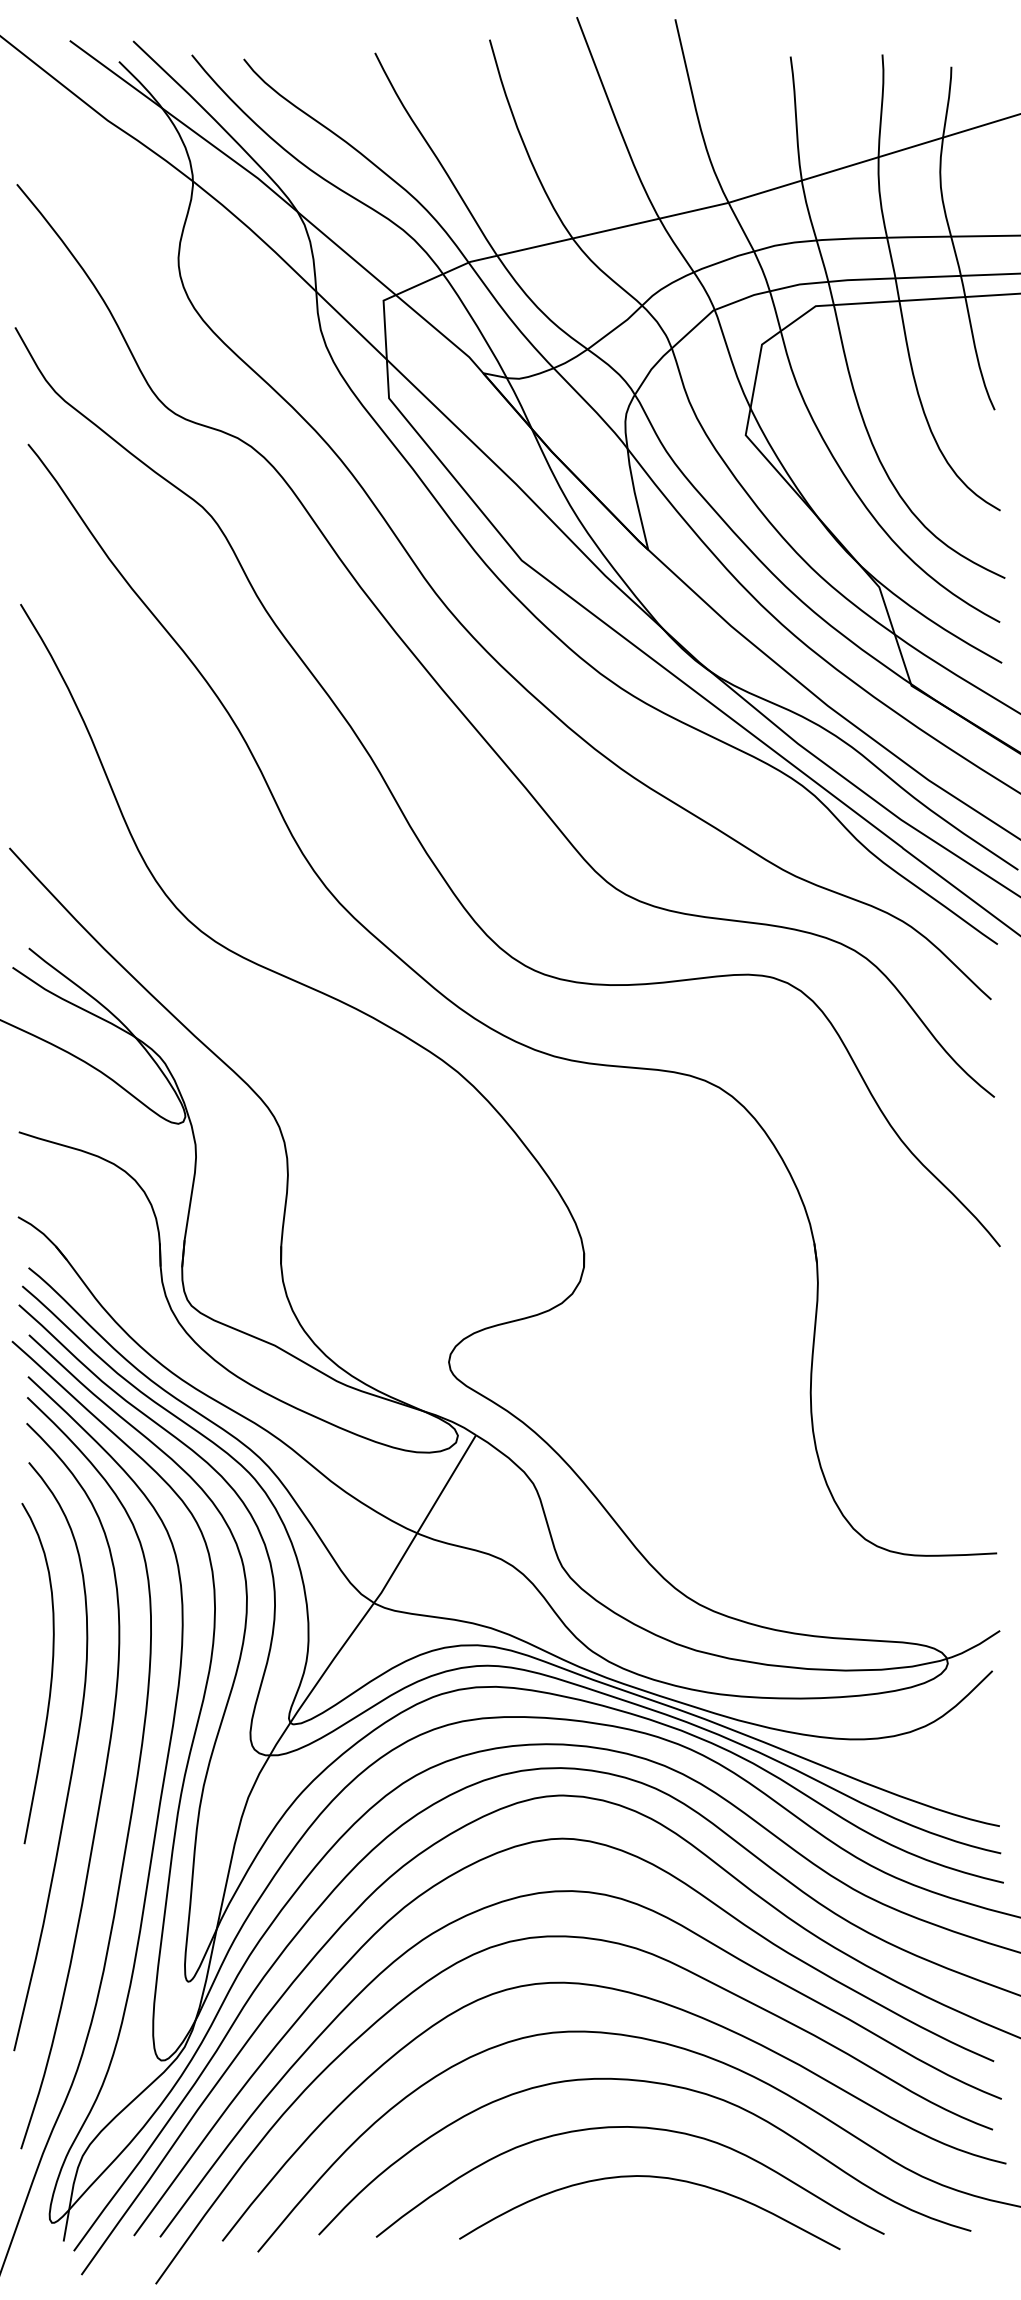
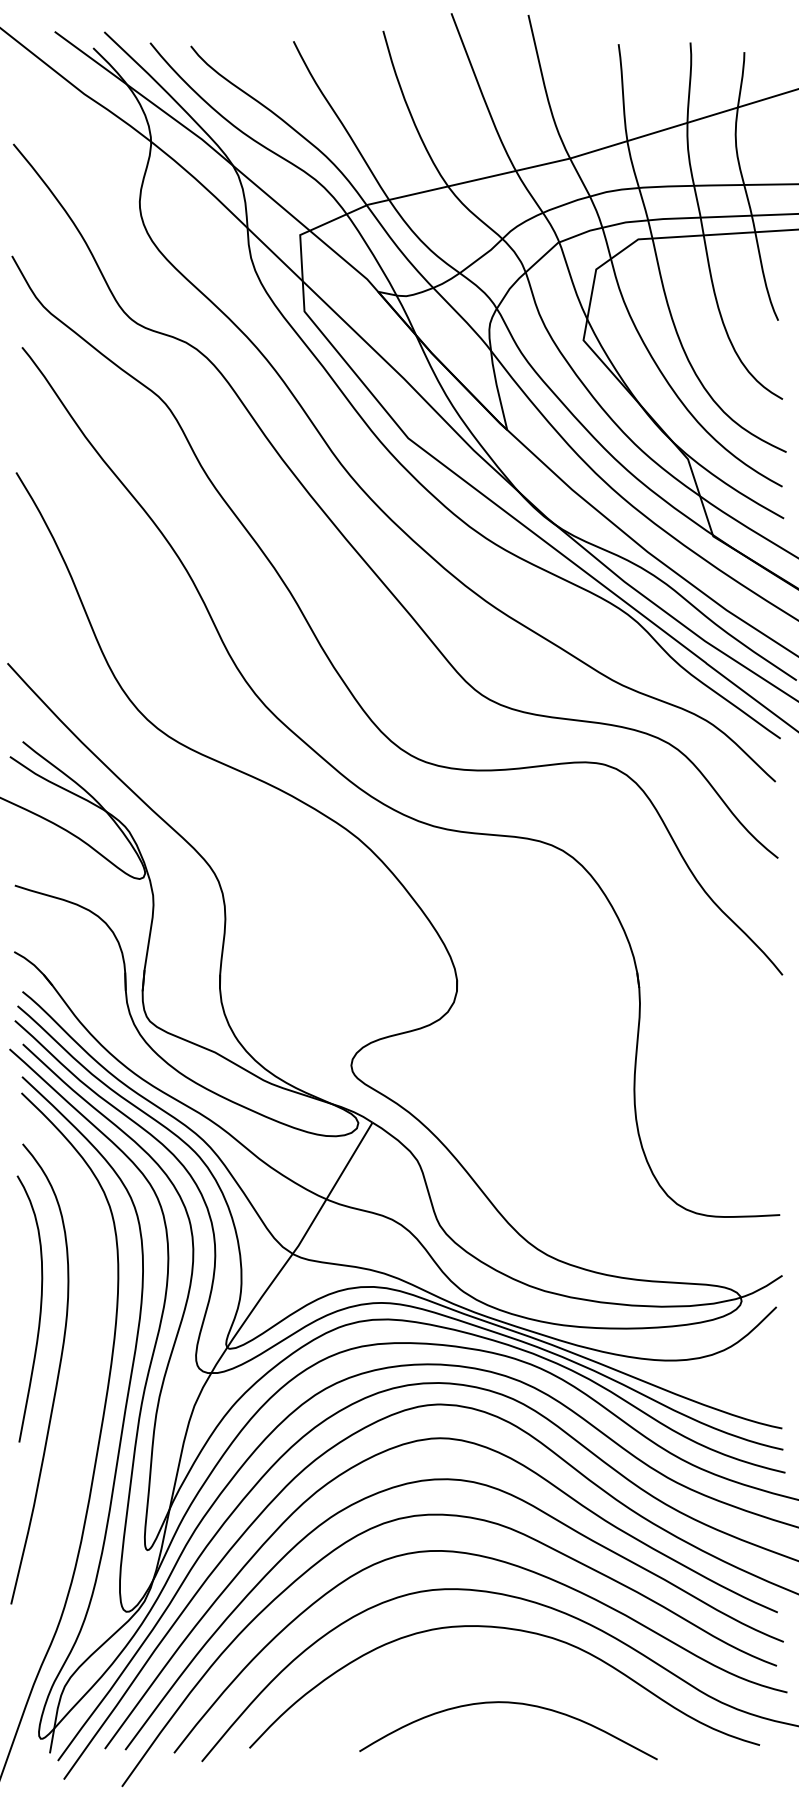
curve: (100, 1792) -> (78, 1402), removed
curve: (640, 2129) -> (501, 1665), removed

